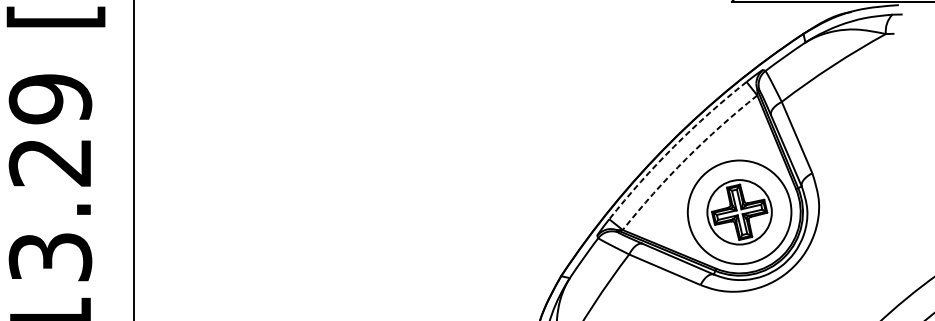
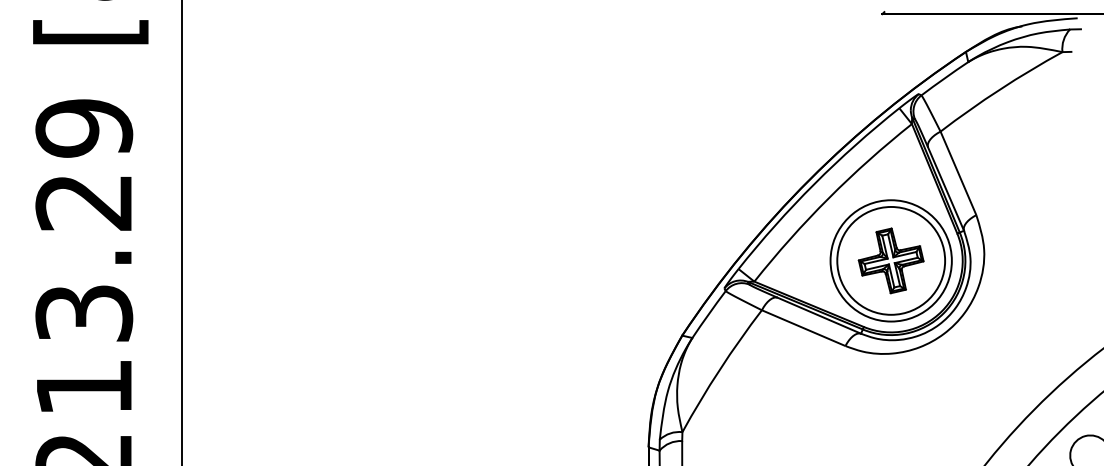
arc: (674, 147) -> (814, 184), dashed -> solid
arc: (686, 159) -> (828, 198), dashed -> solid
circle: (739, 211) -> (891, 260), size x1.43

